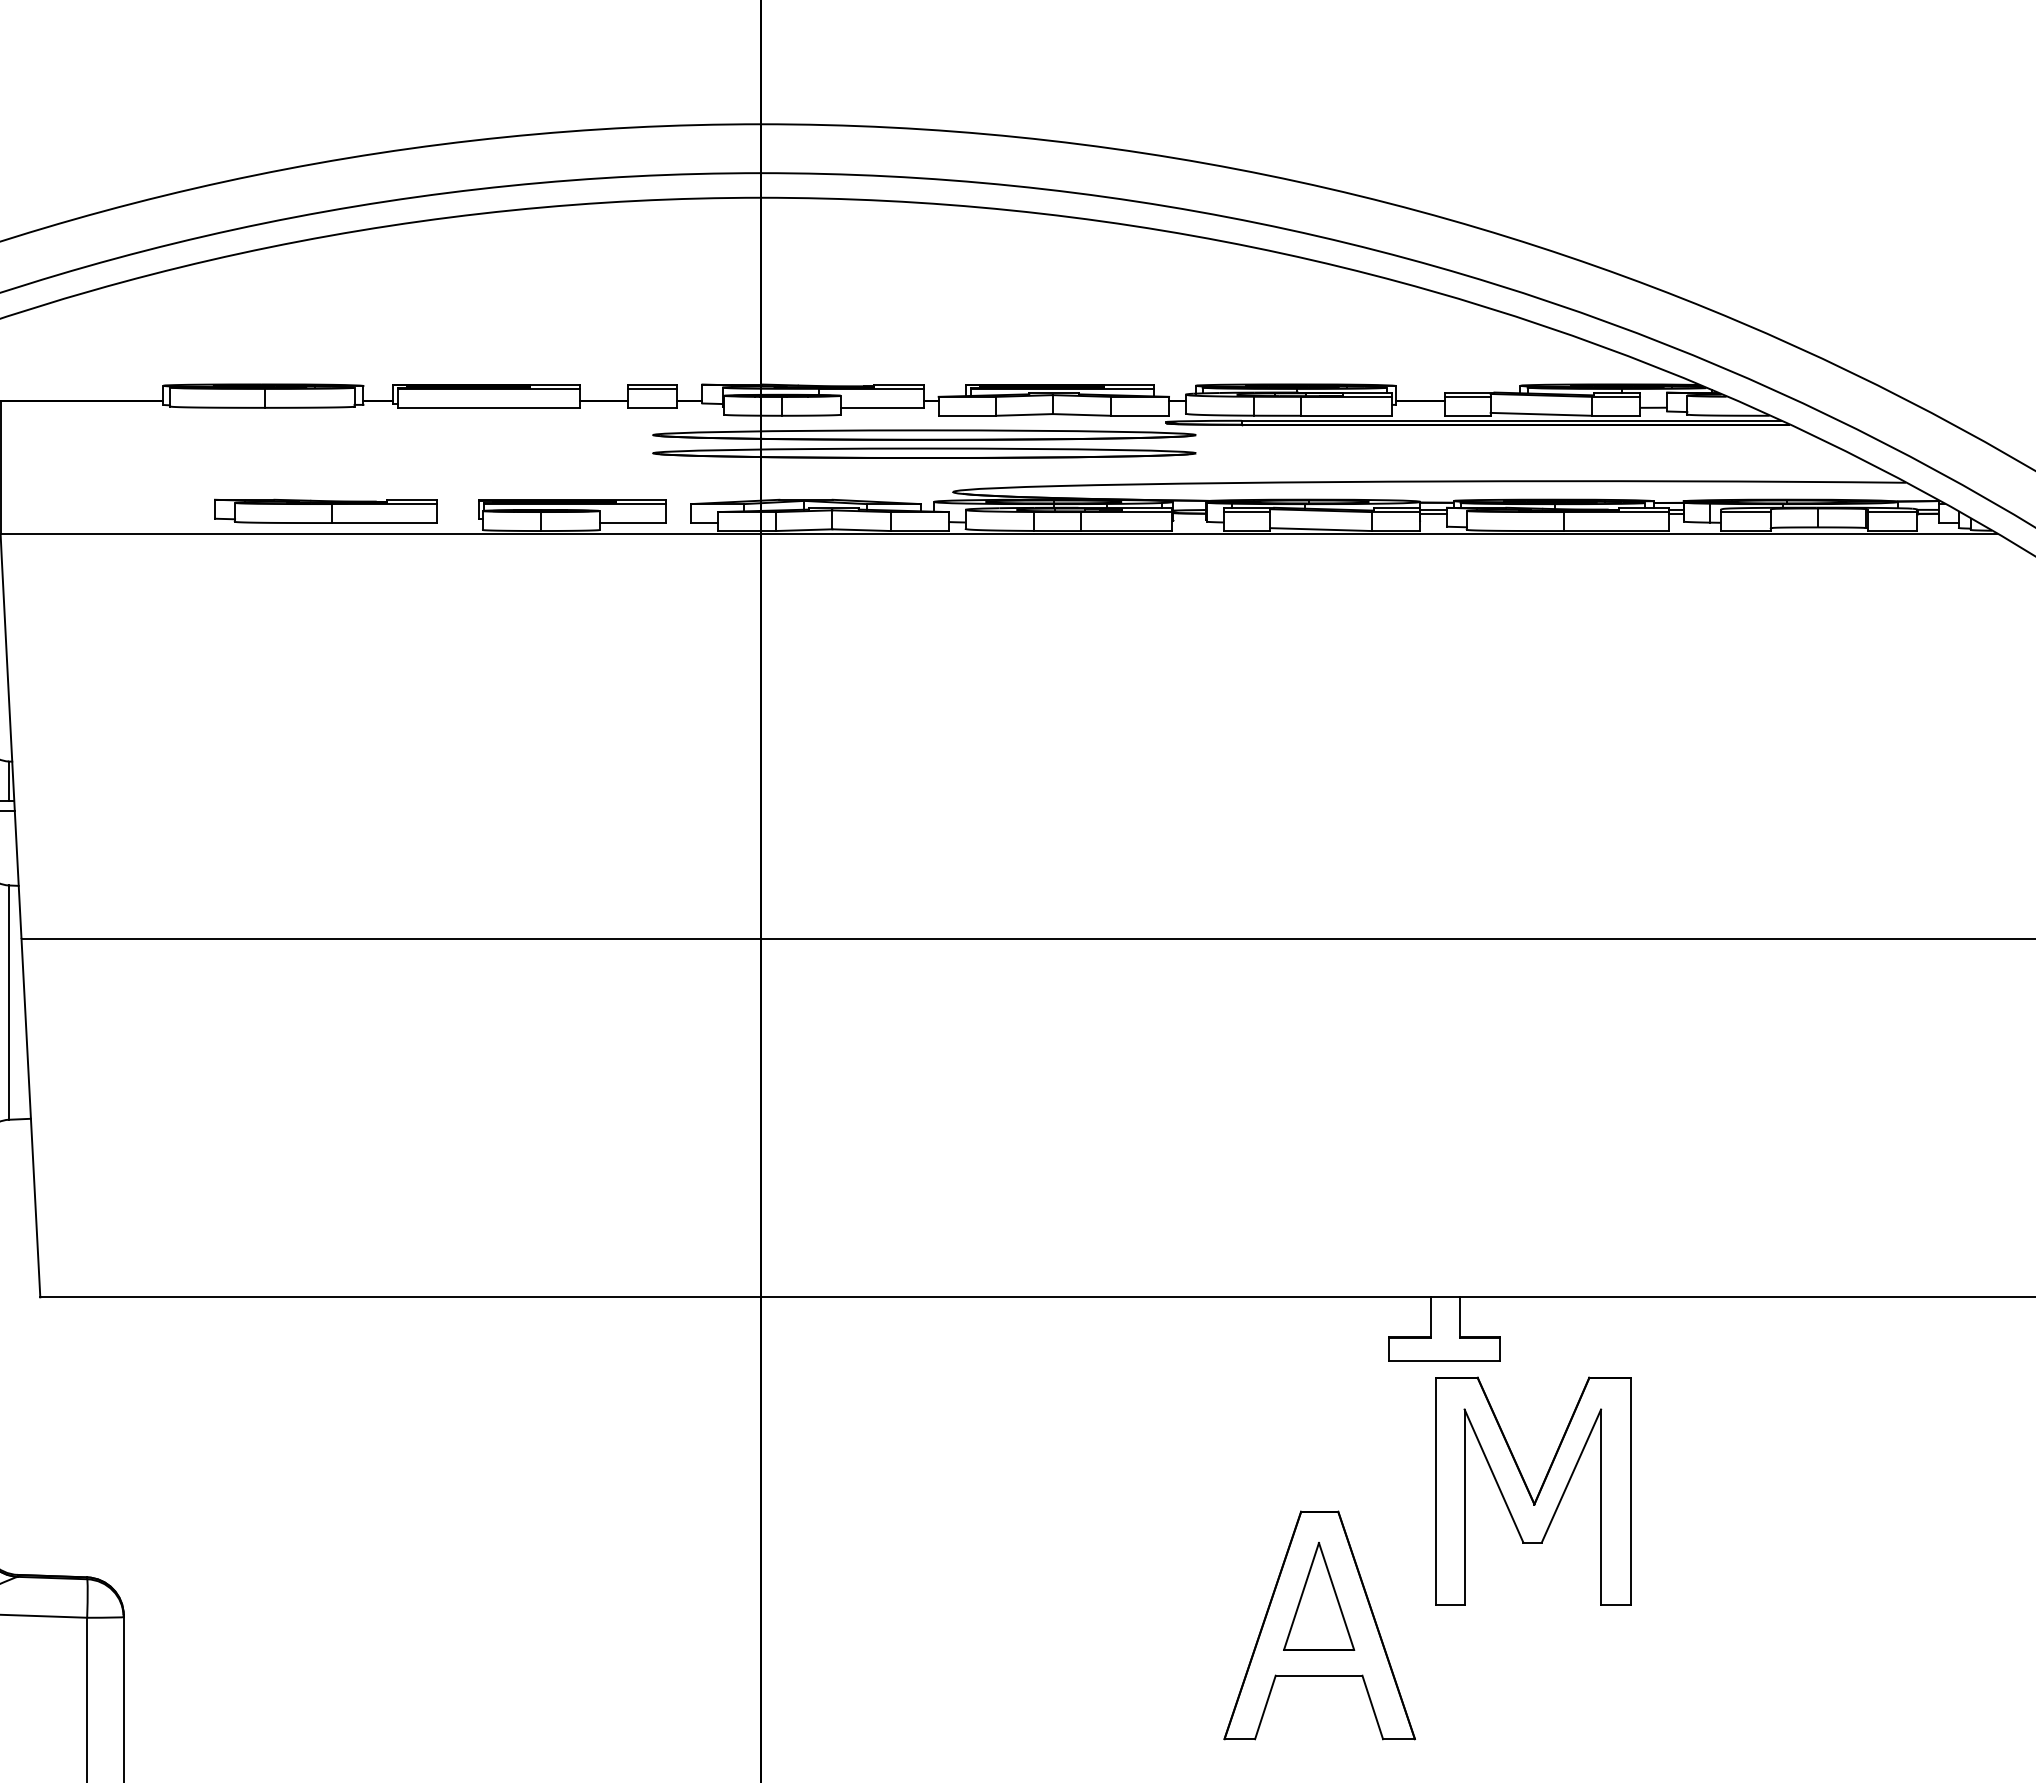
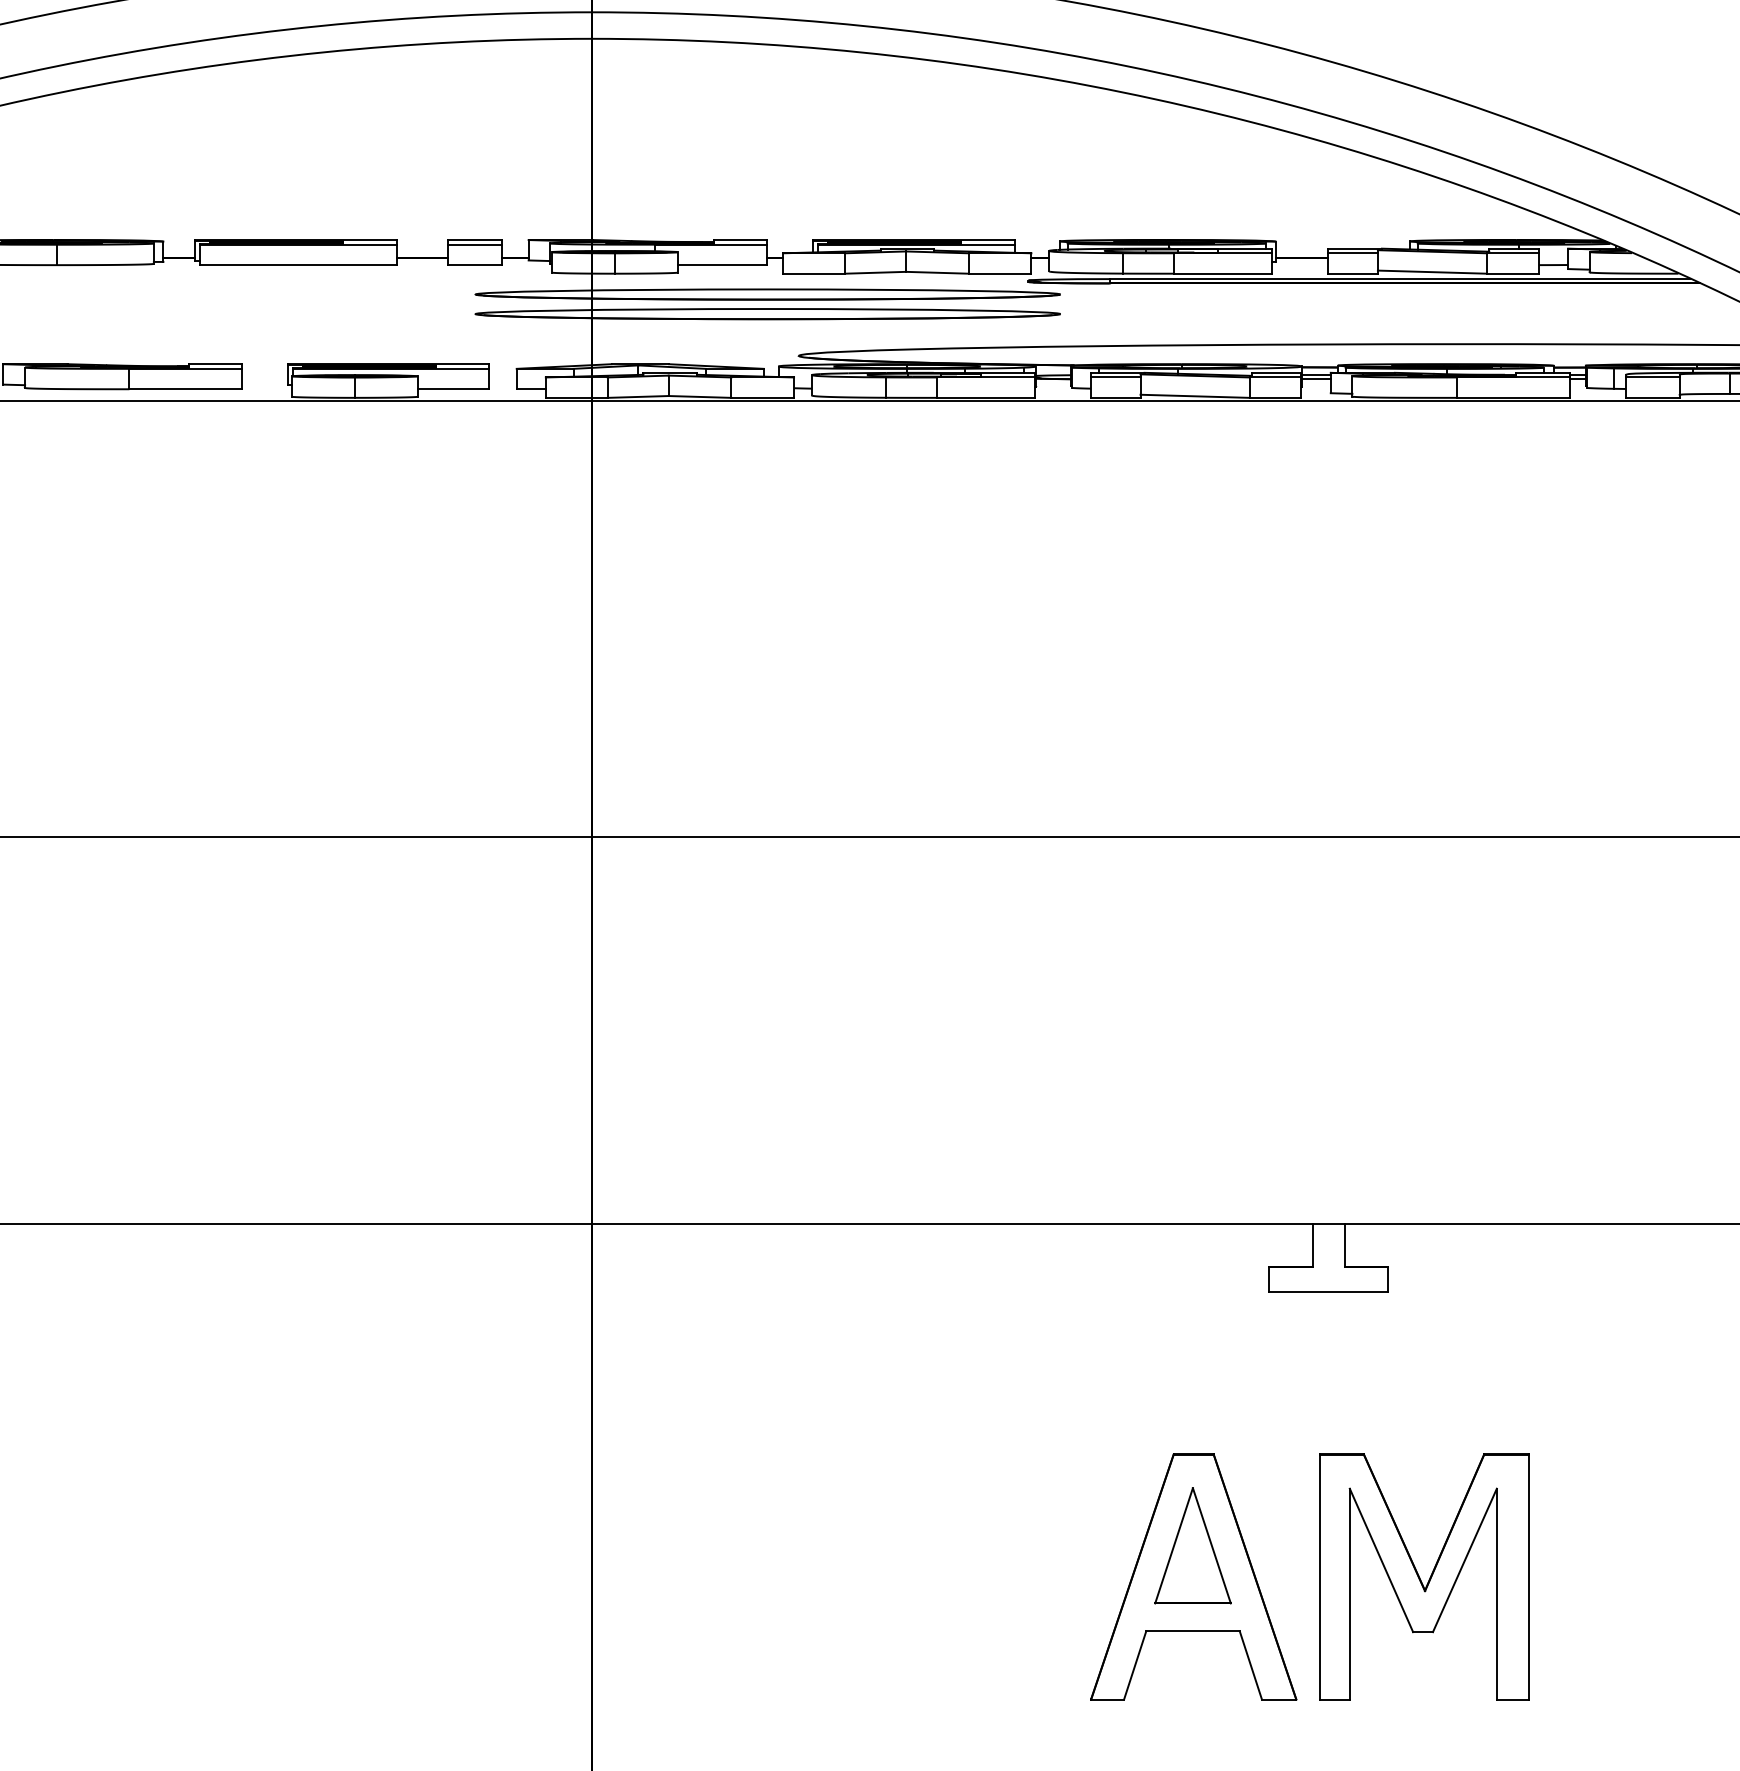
part: (1533, 1490) -> (1424, 1575), moved

